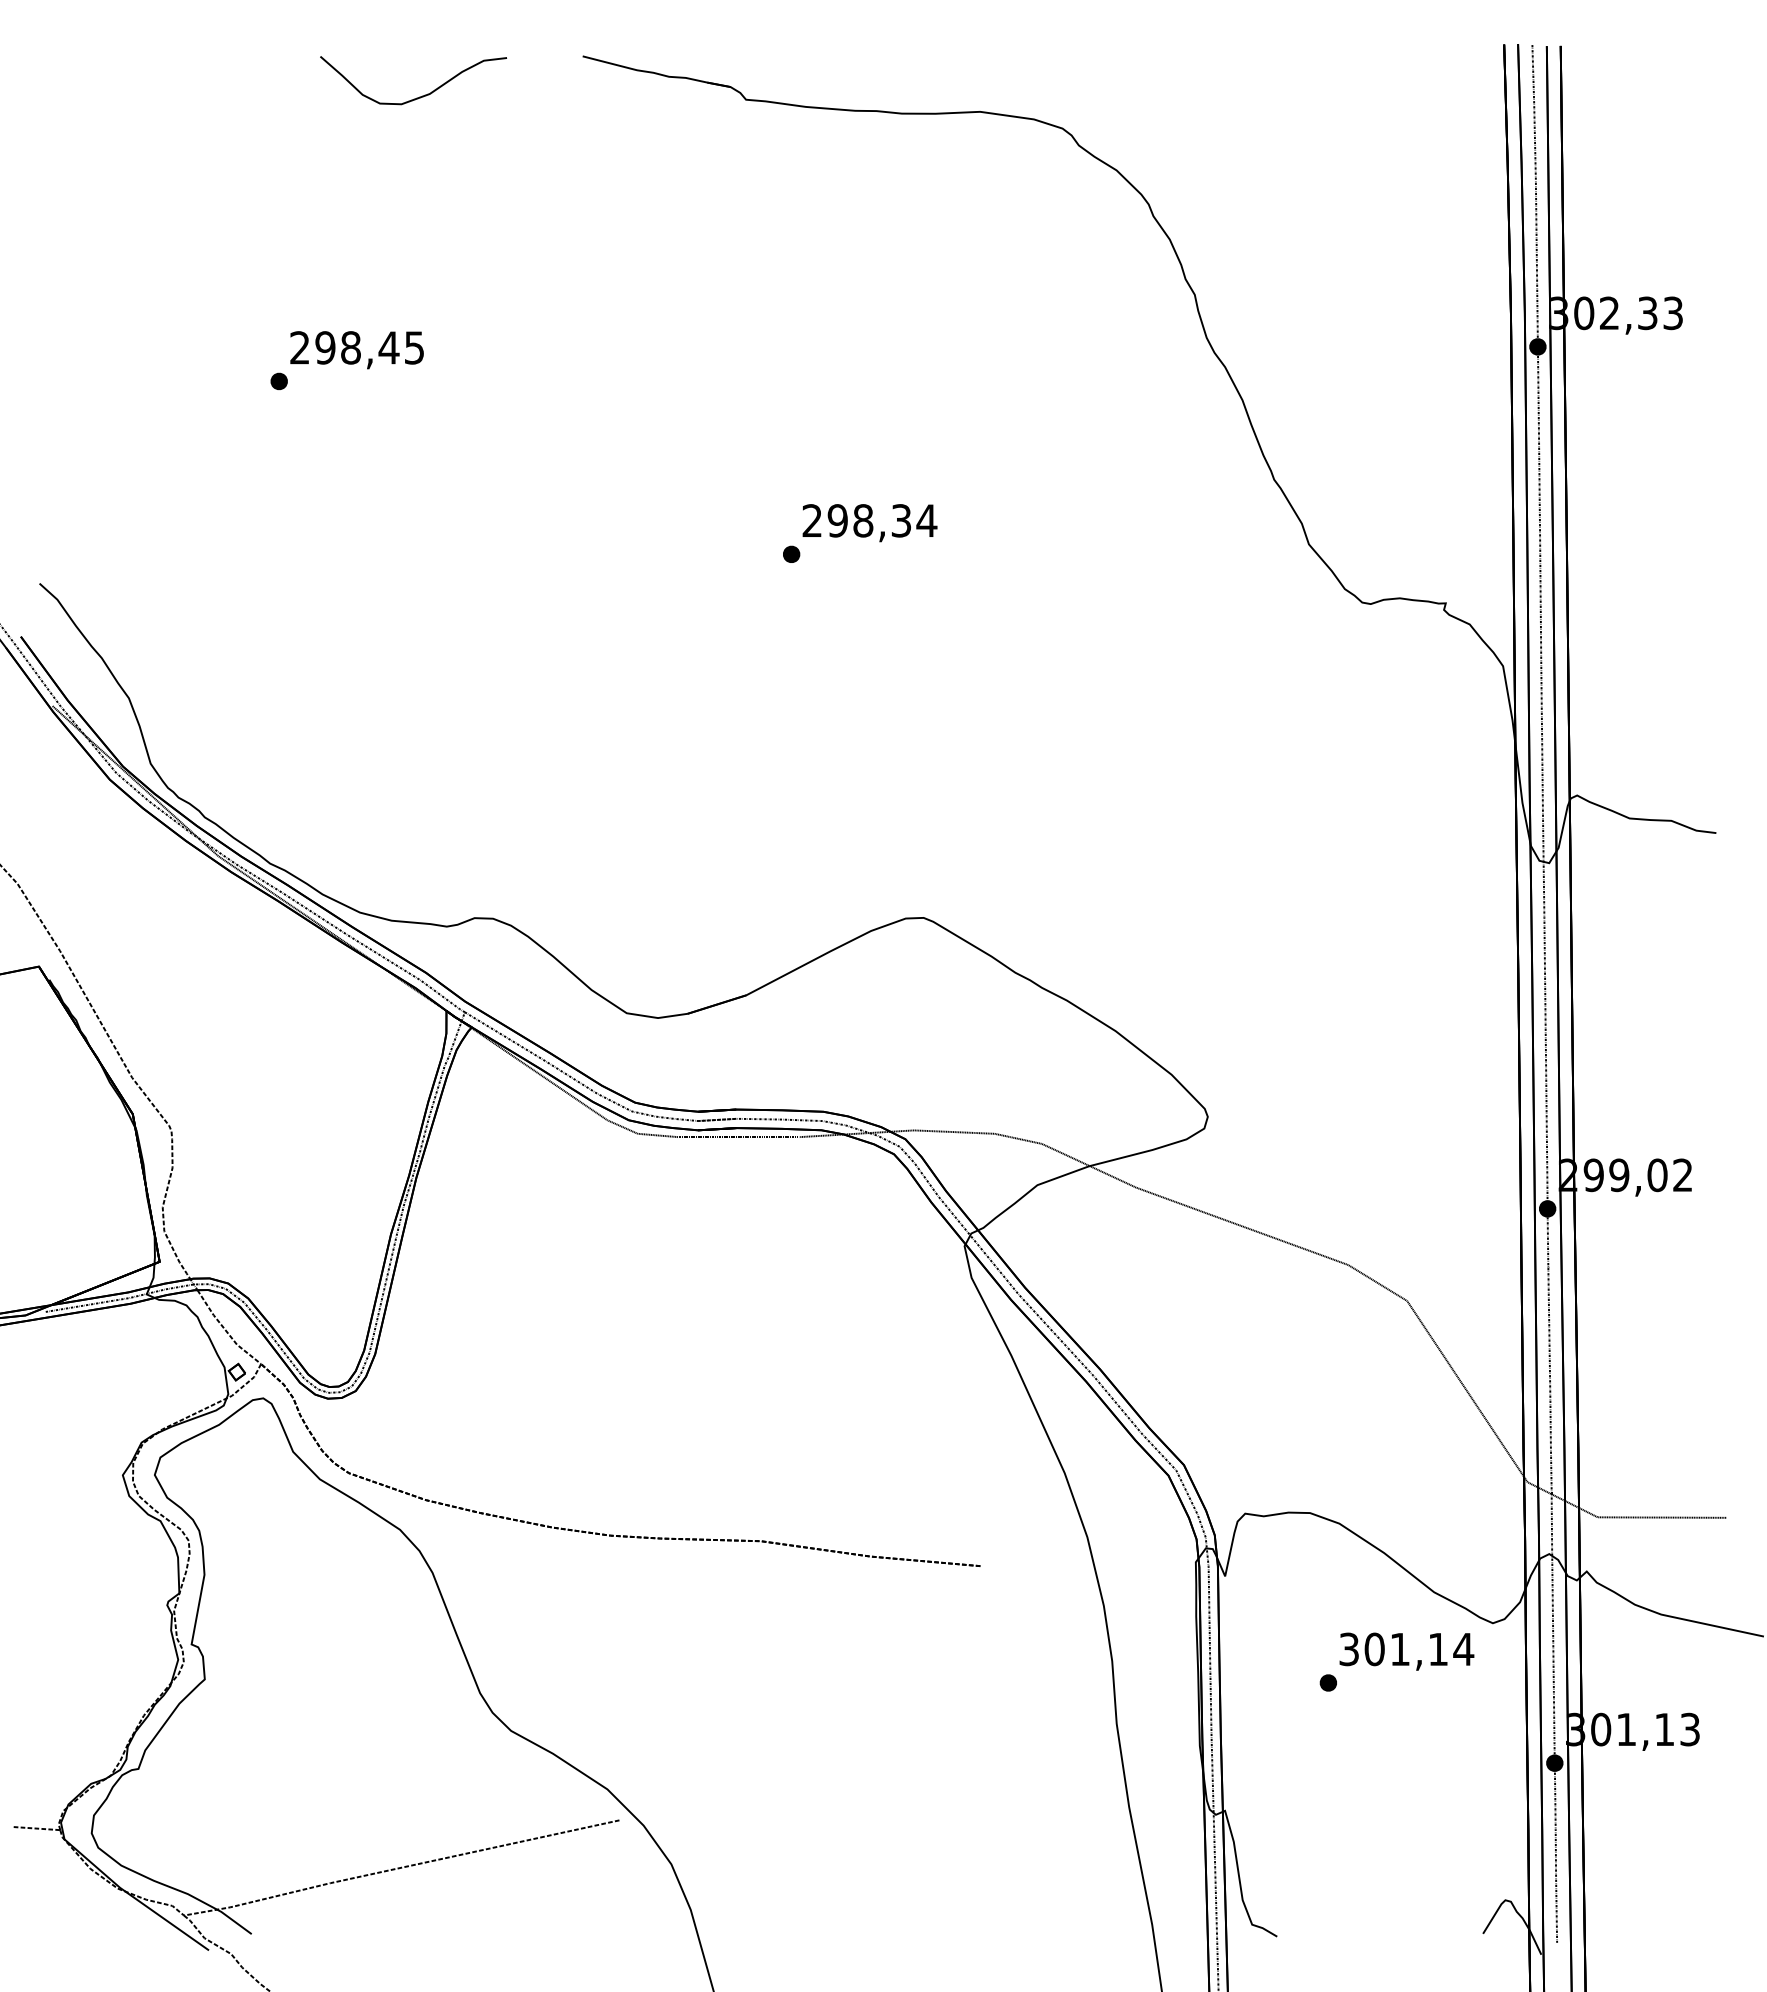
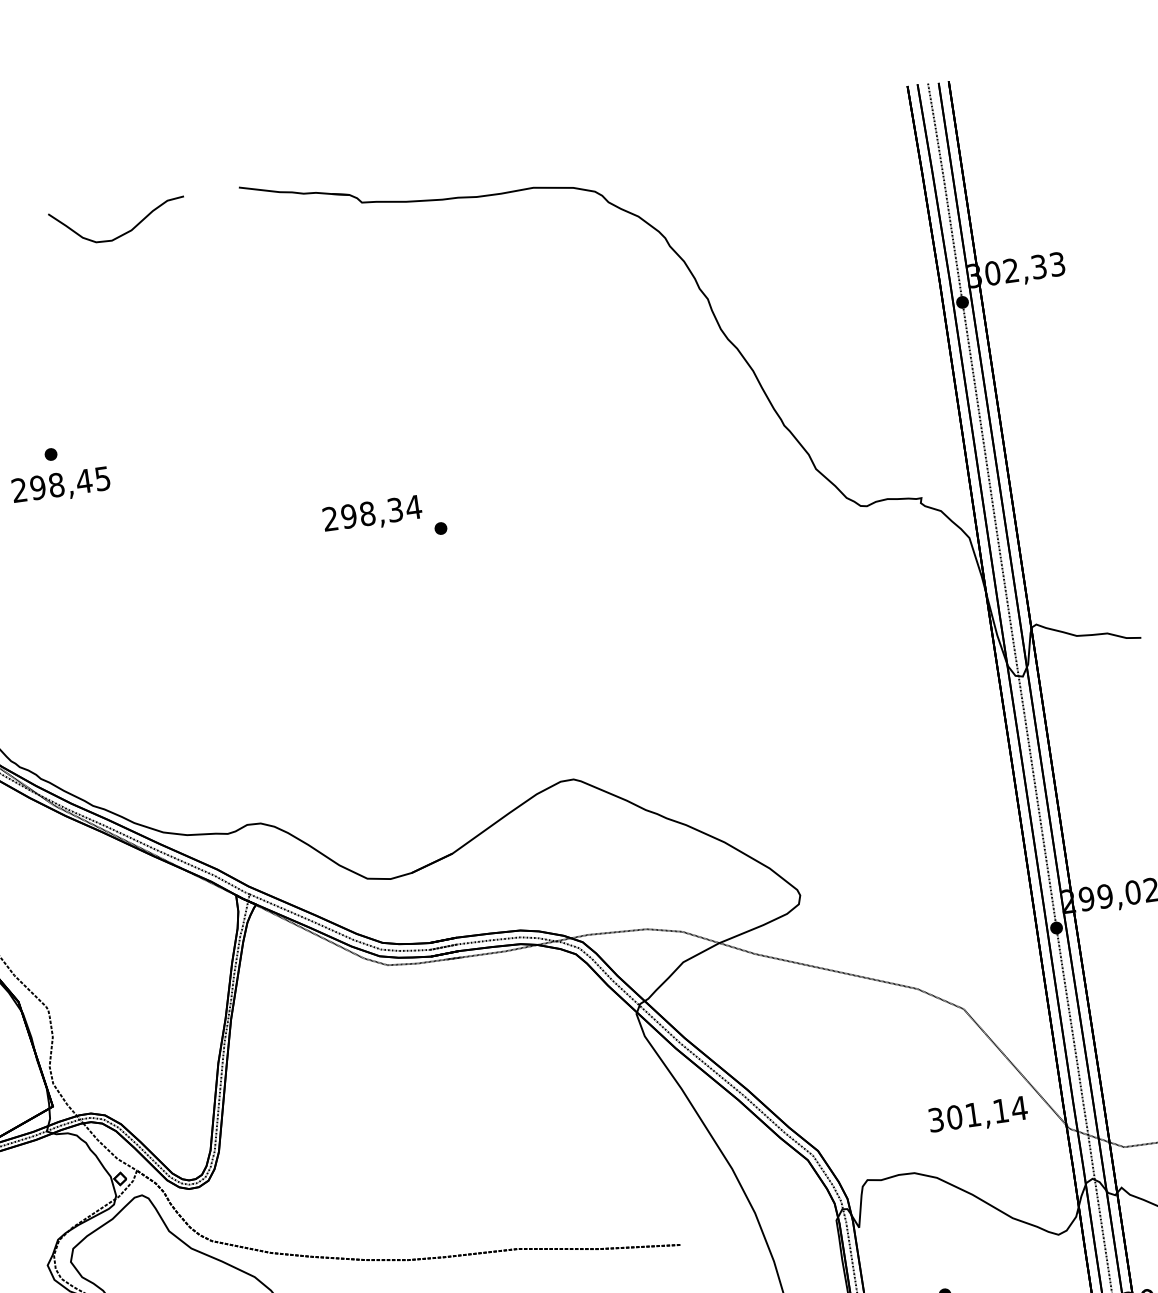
text: (356, 350) -> (60, 486), moved
text: (869, 523) -> (372, 515), moved
text: (1406, 1651) -> (978, 1115), moved

